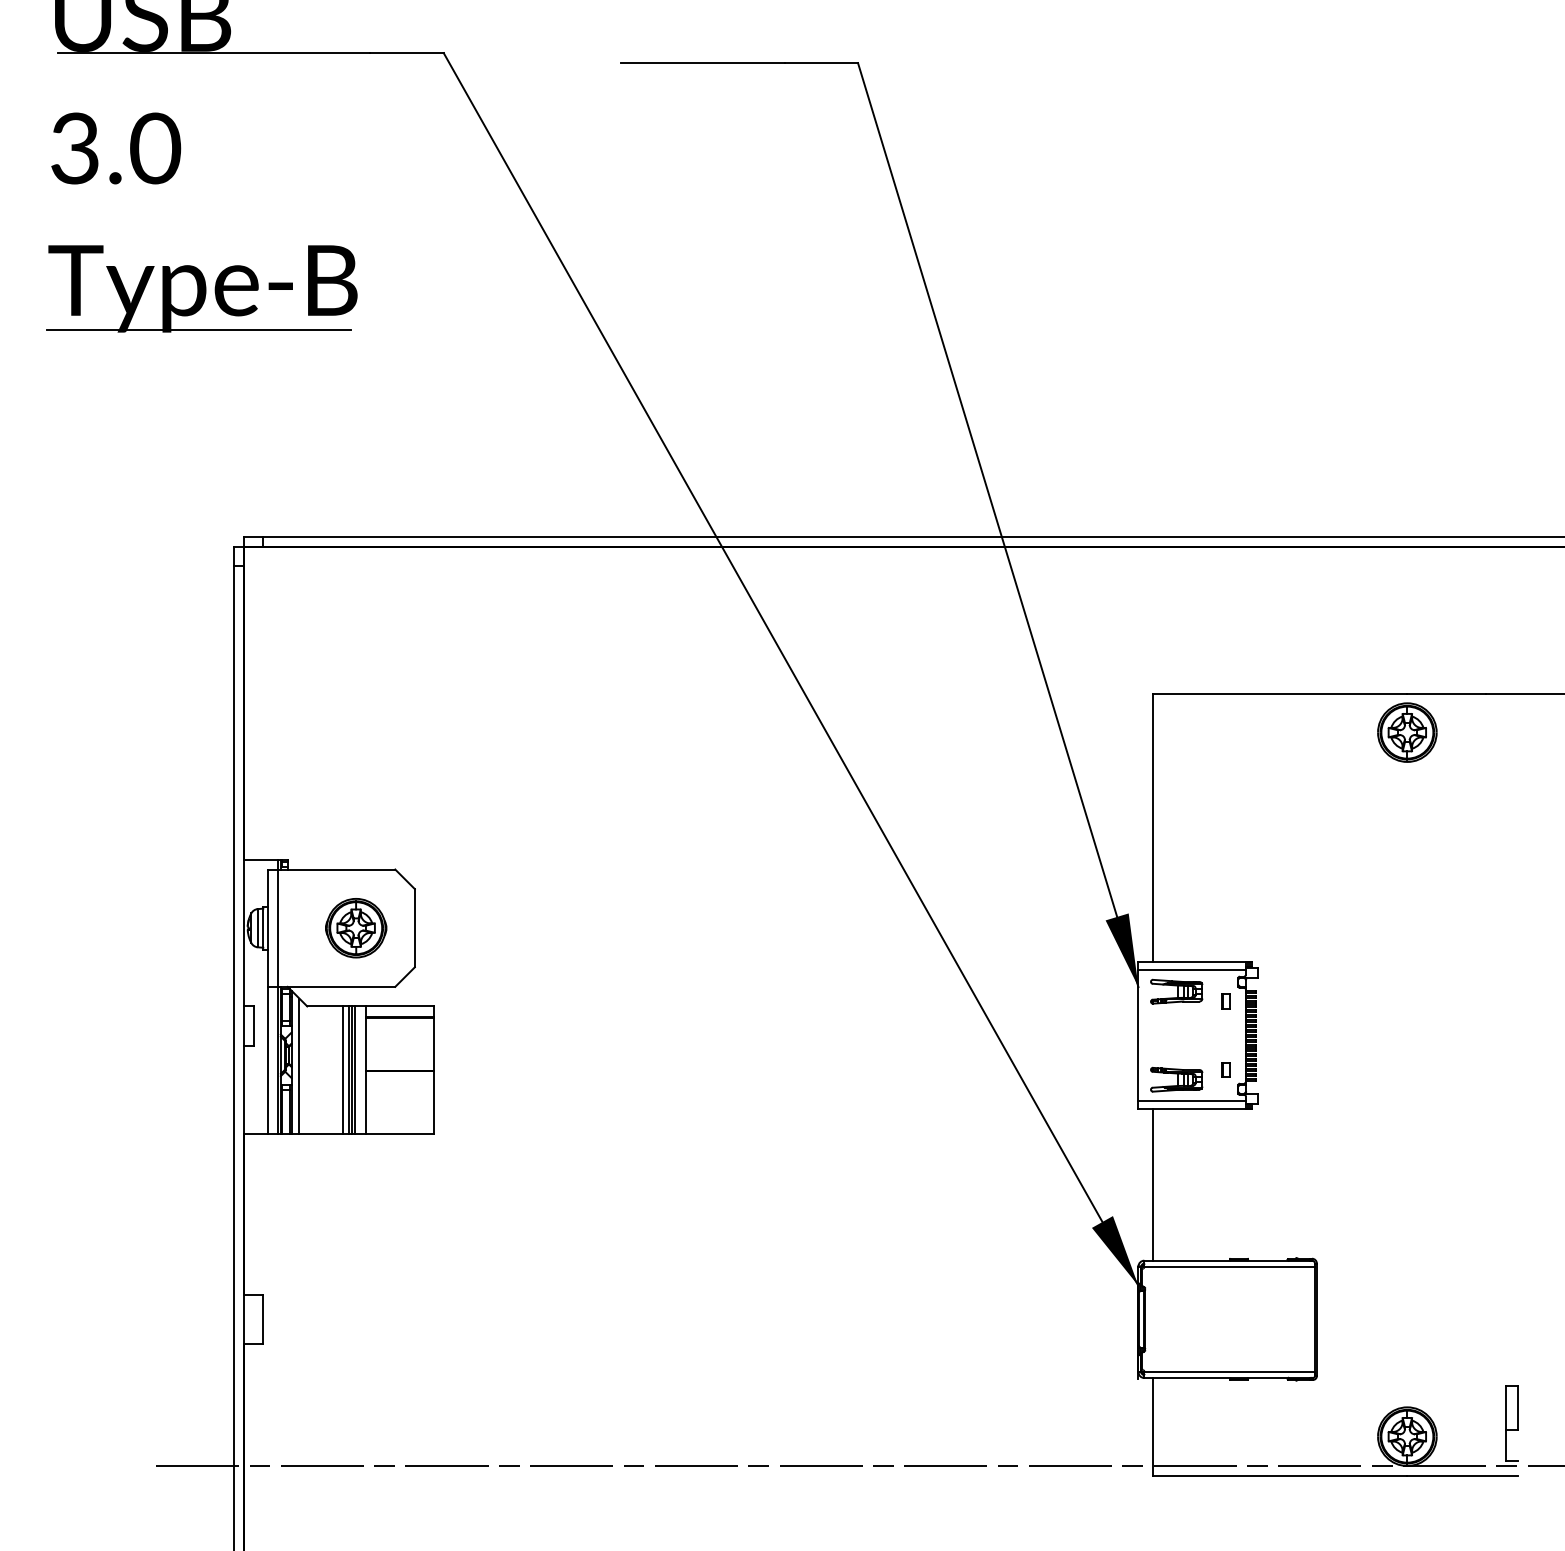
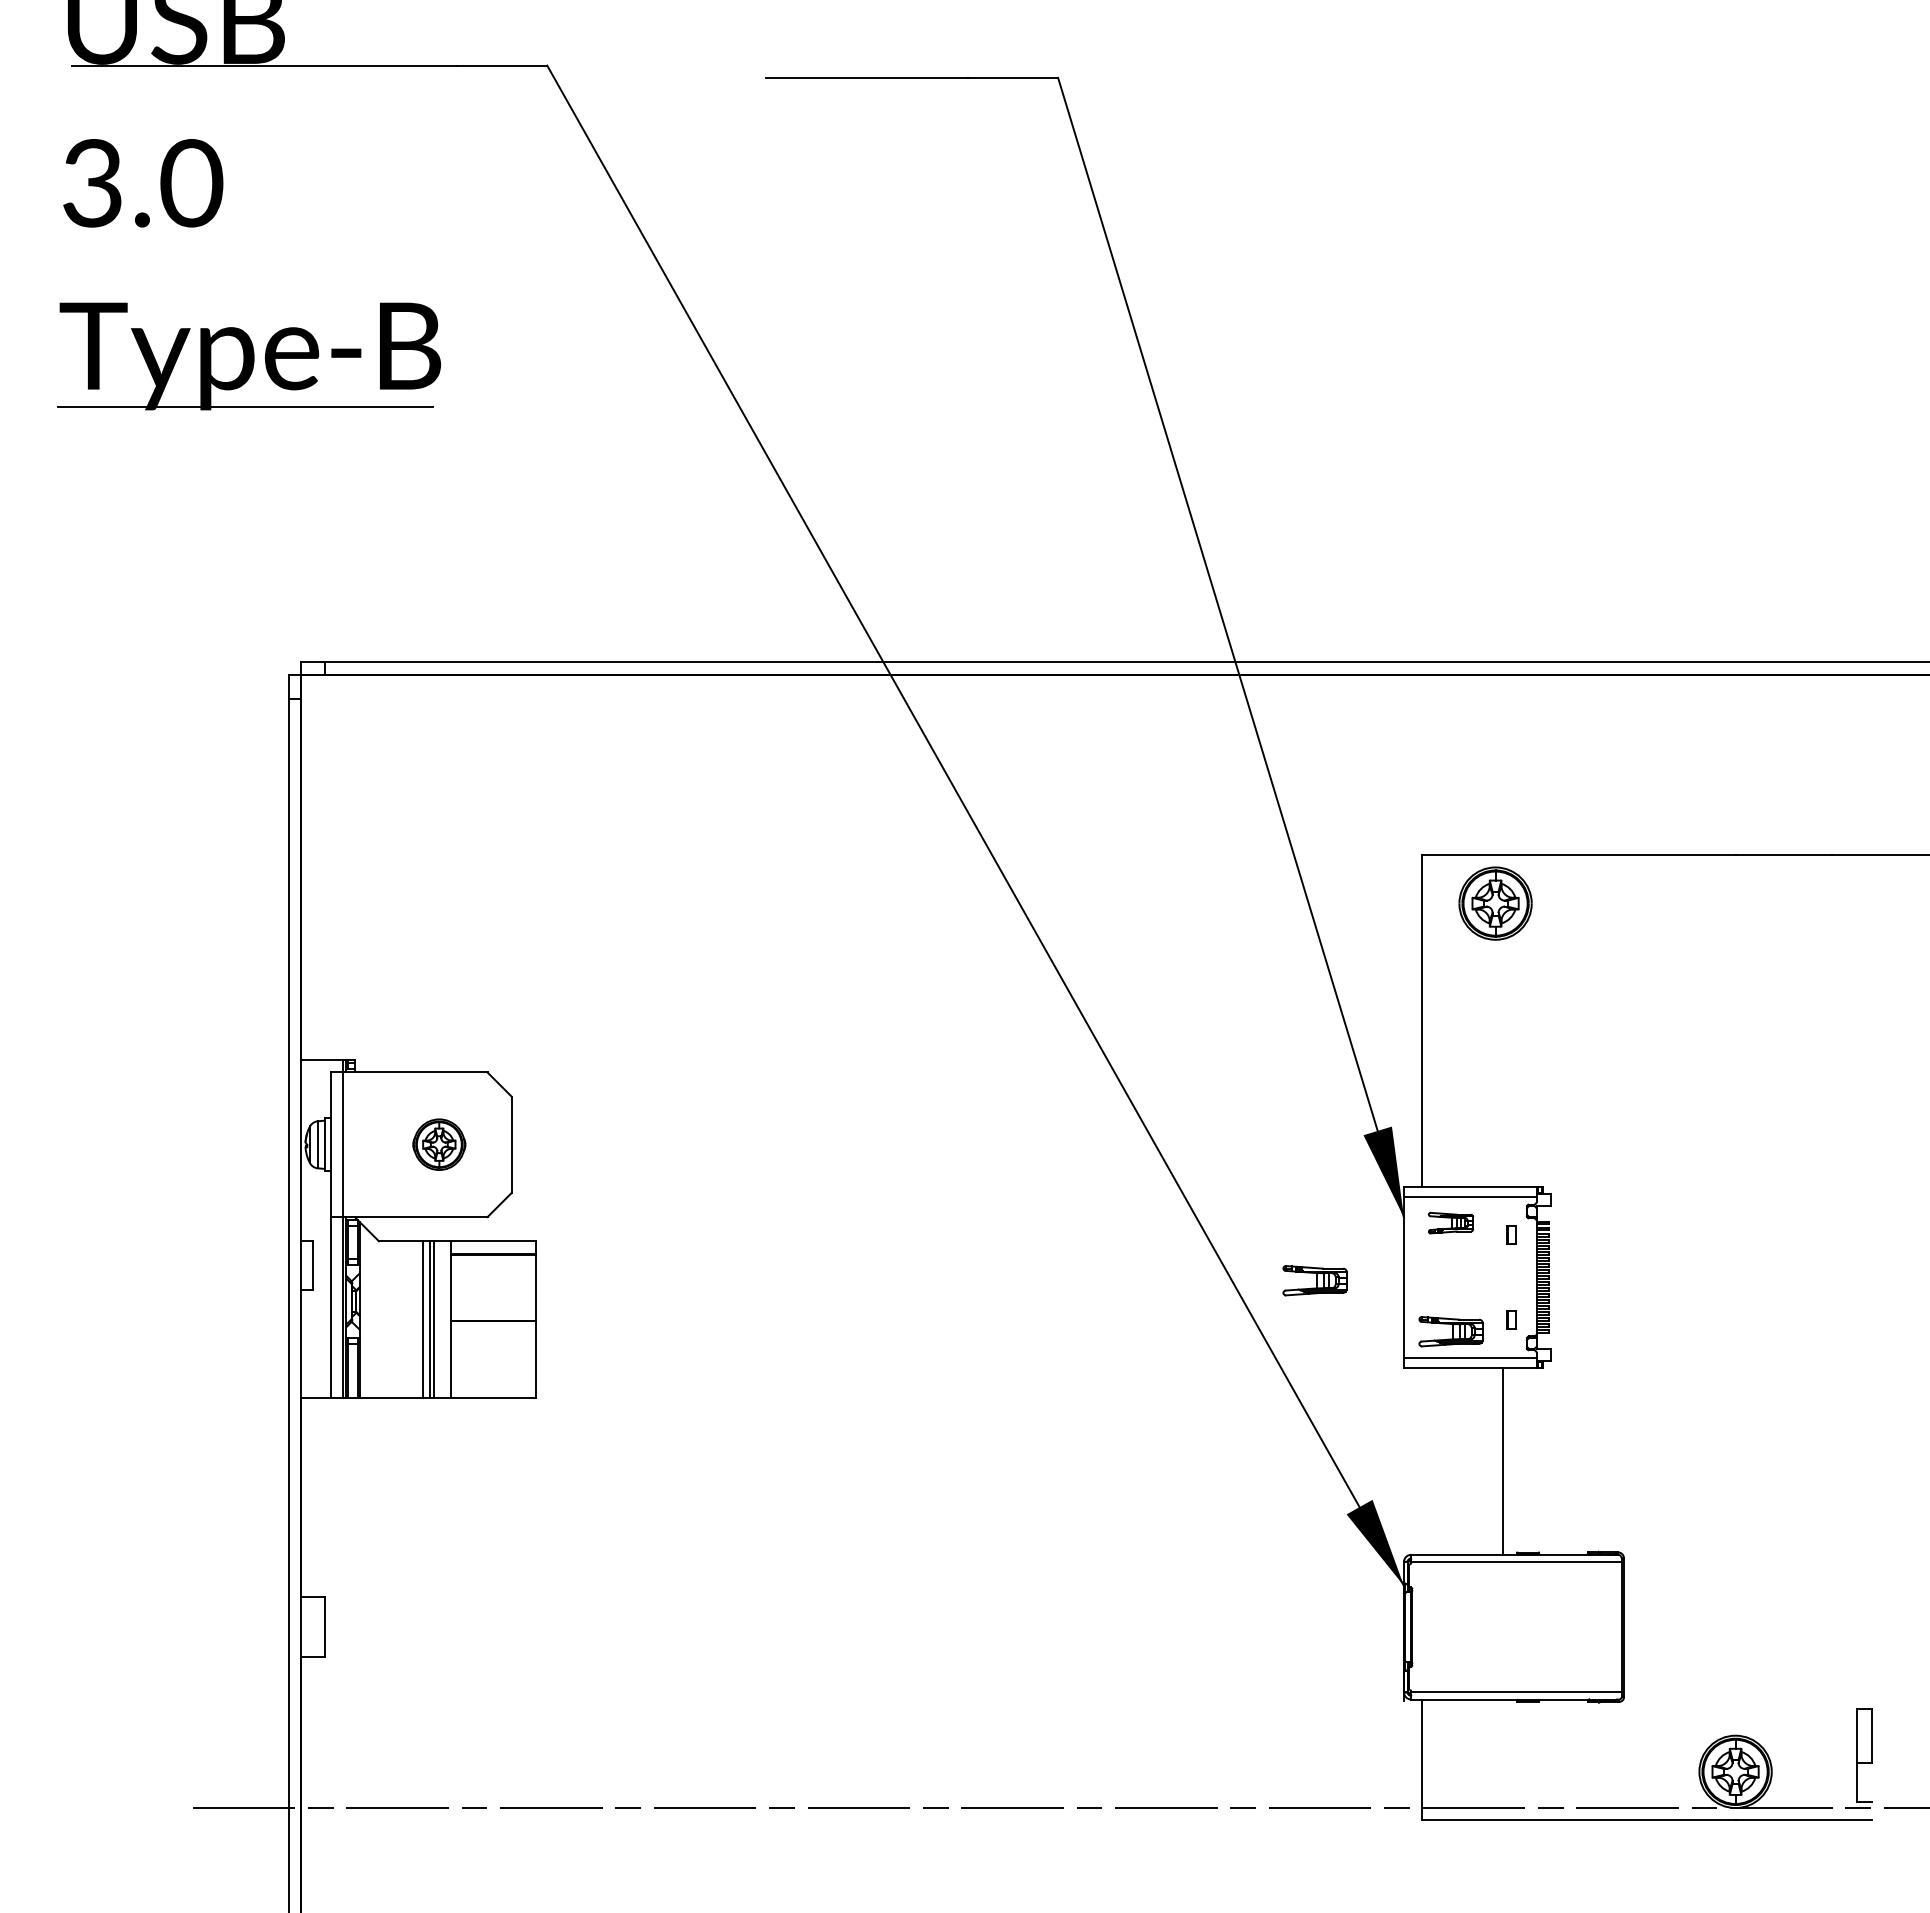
part: (1407, 732) -> (1495, 903), moved
part: (356, 927) -> (439, 1144), size x0.7
part: (1176, 991) -> (1450, 1222), size x0.7
part: (1065, 1038) -> (1314, 1280), added
line: (299, 1065) -> (369, 1314), removed
line: (355, 1069) -> (438, 1319), removed
line: (1153, 1184) -> (1503, 1460), moved

